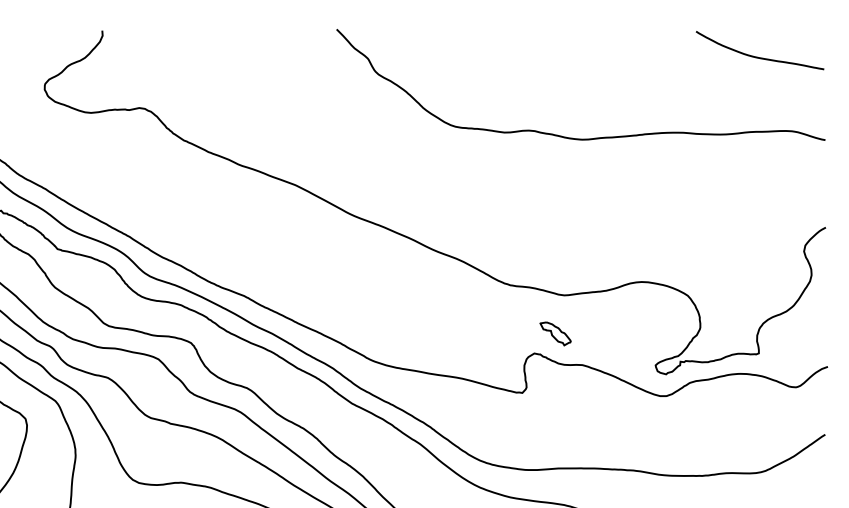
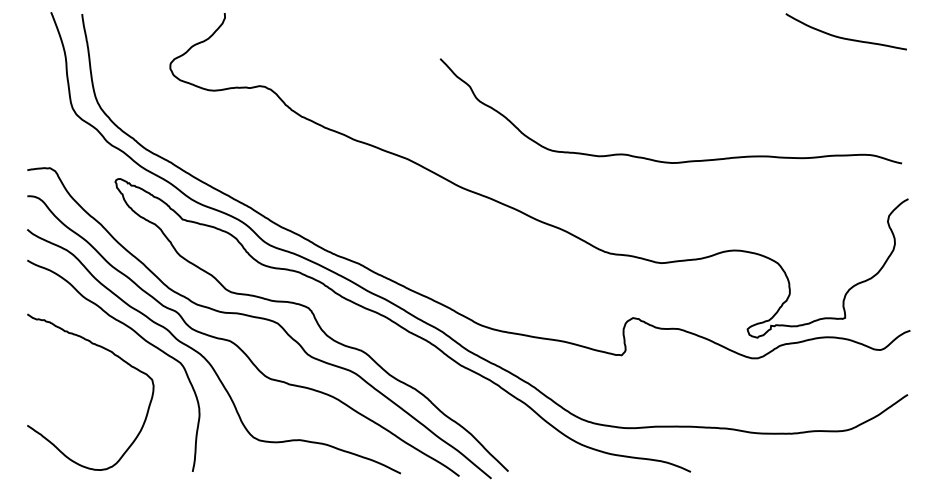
curve: (569, 137) -> (660, 160), moved
part: (554, 333) -> (652, 299), removed

